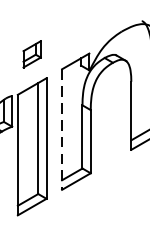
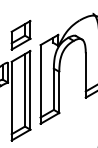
part: (31, 54) -> (20, 35), size x1.67
line: (61, 131) -> (40, 85), dashed -> solid

